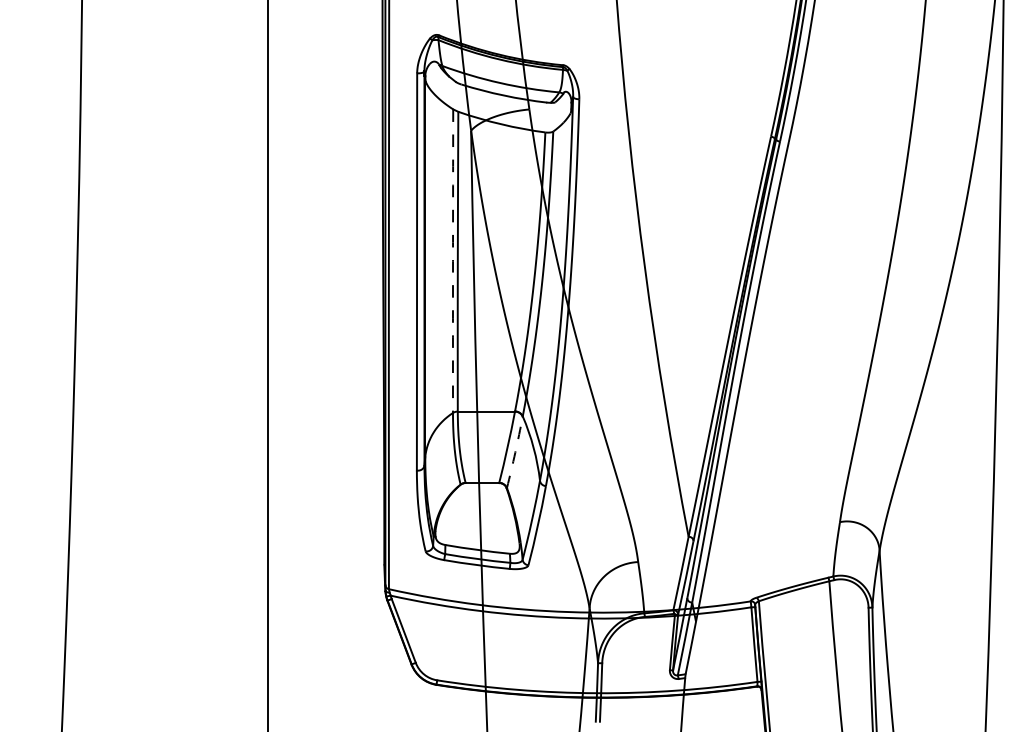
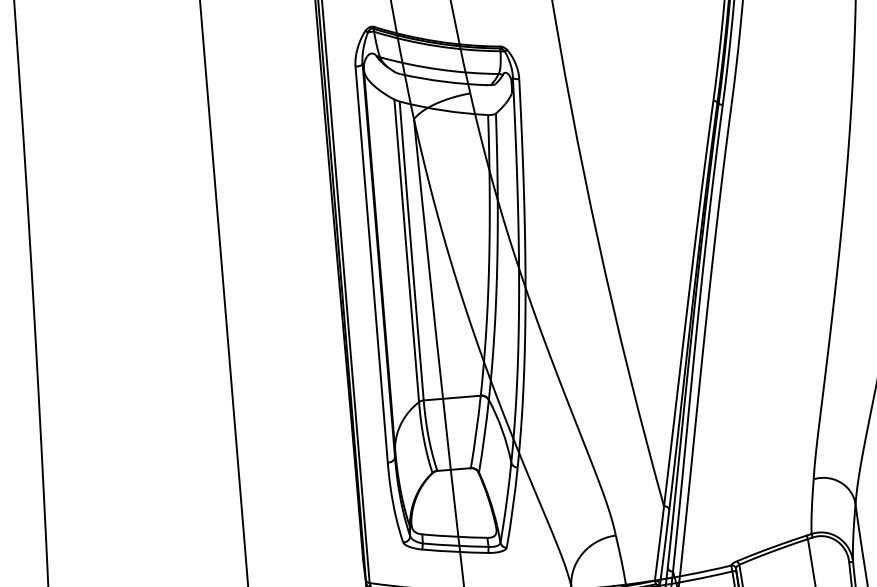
arc: (453, 261) -> (407, 251), dashed -> solid
arc: (515, 452) -> (484, 436), dashed -> solid

